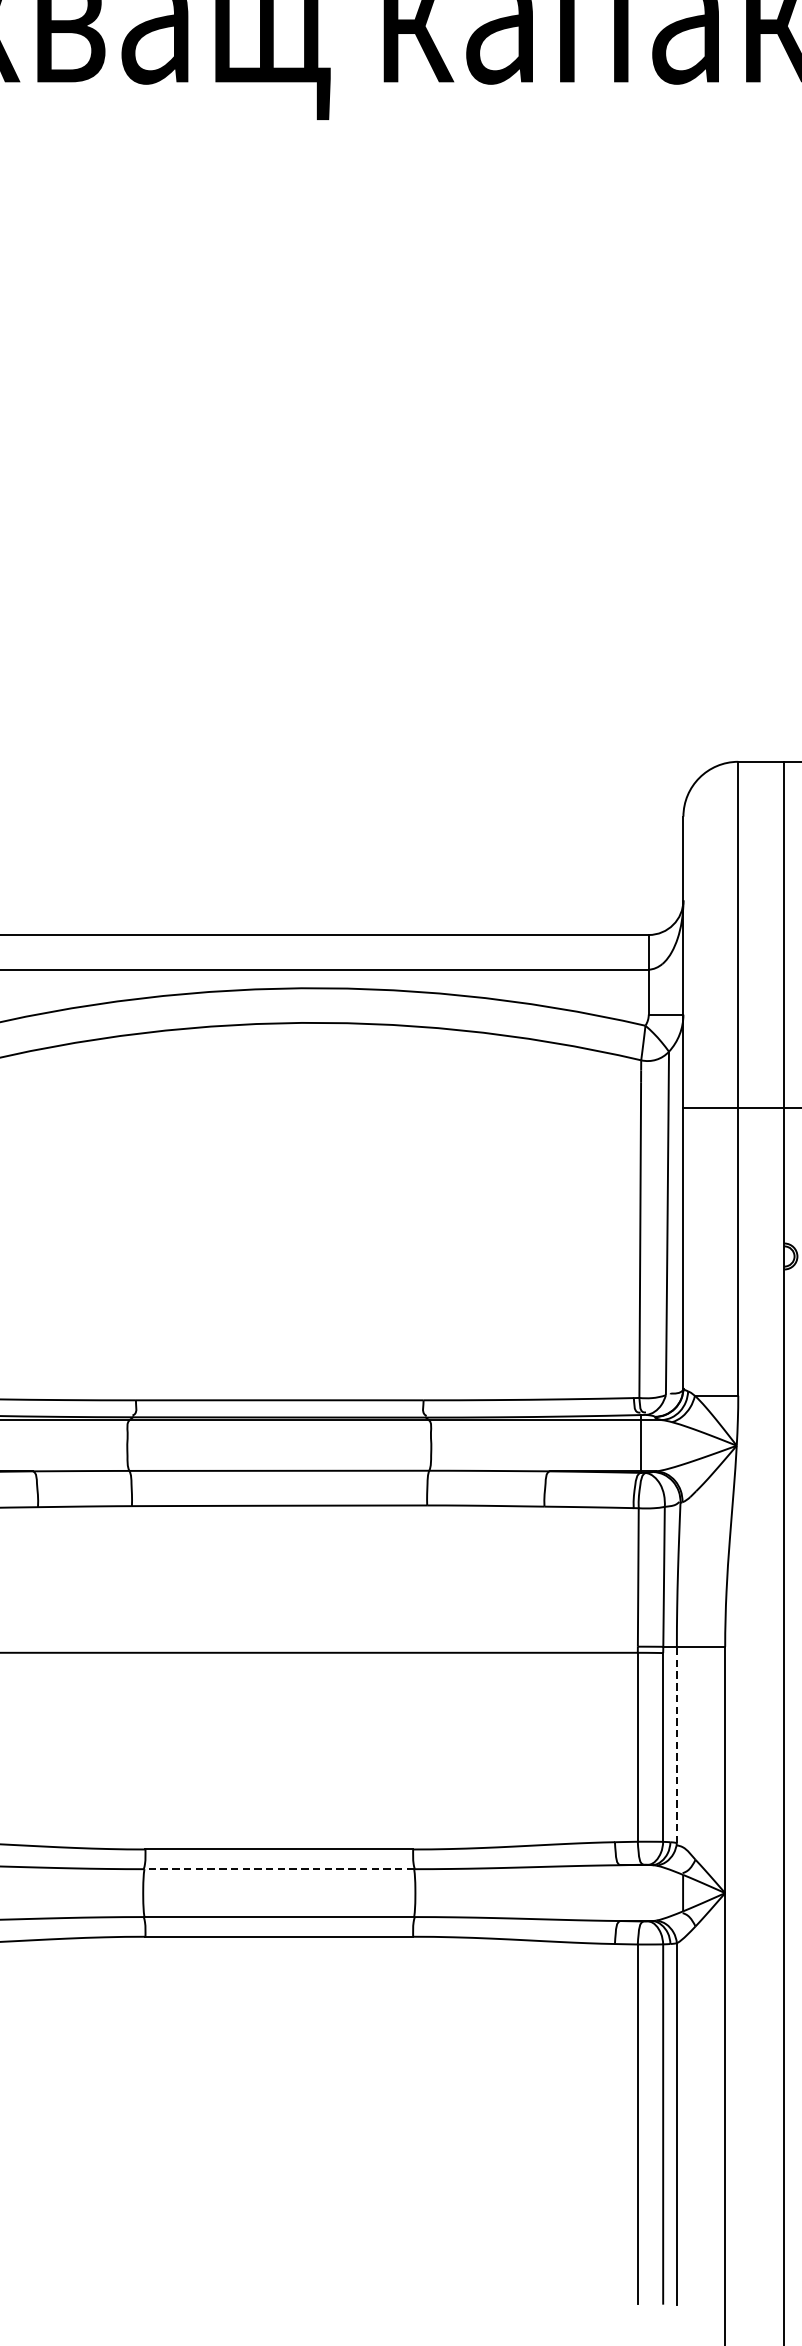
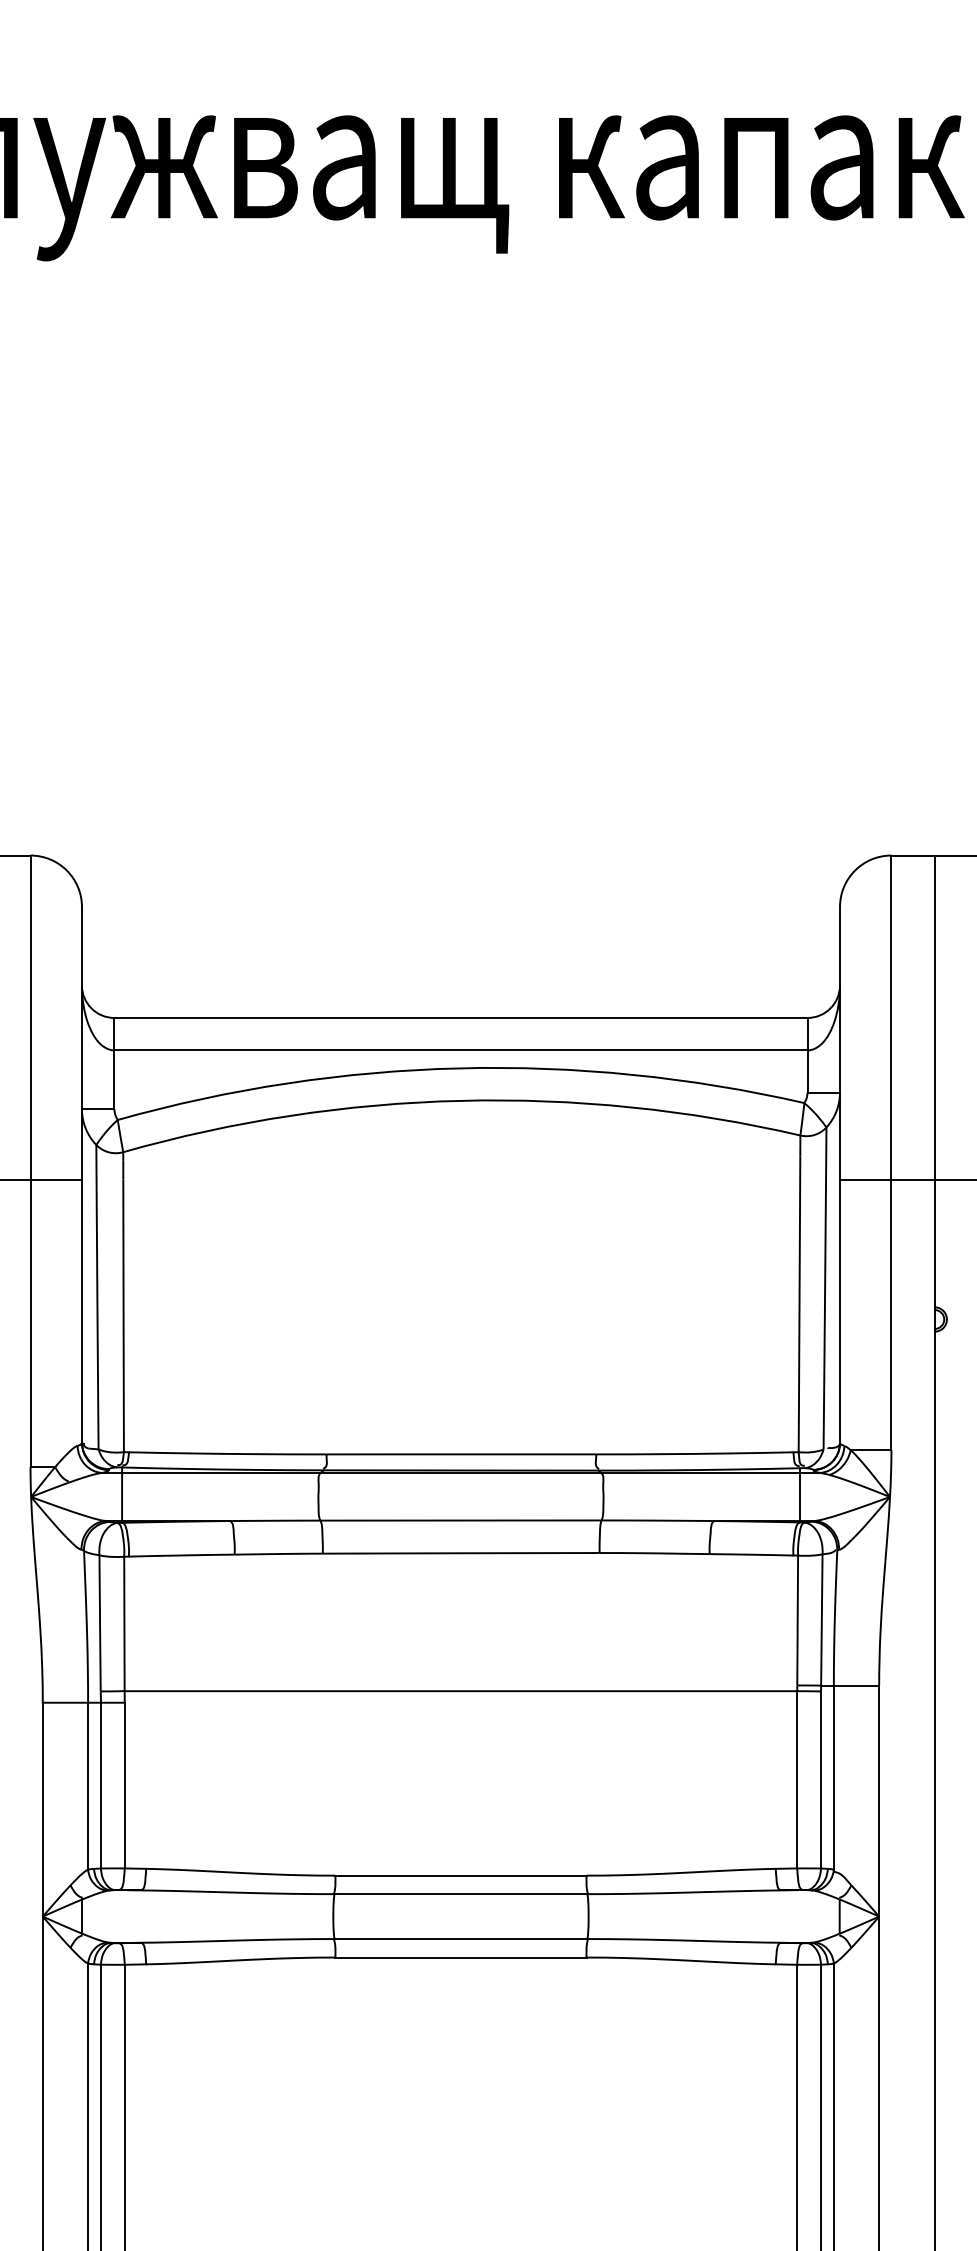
line: (676, 1744) -> (833, 1777), dashed -> solid
line: (278, 1869) -> (460, 1894), dashed -> solid

